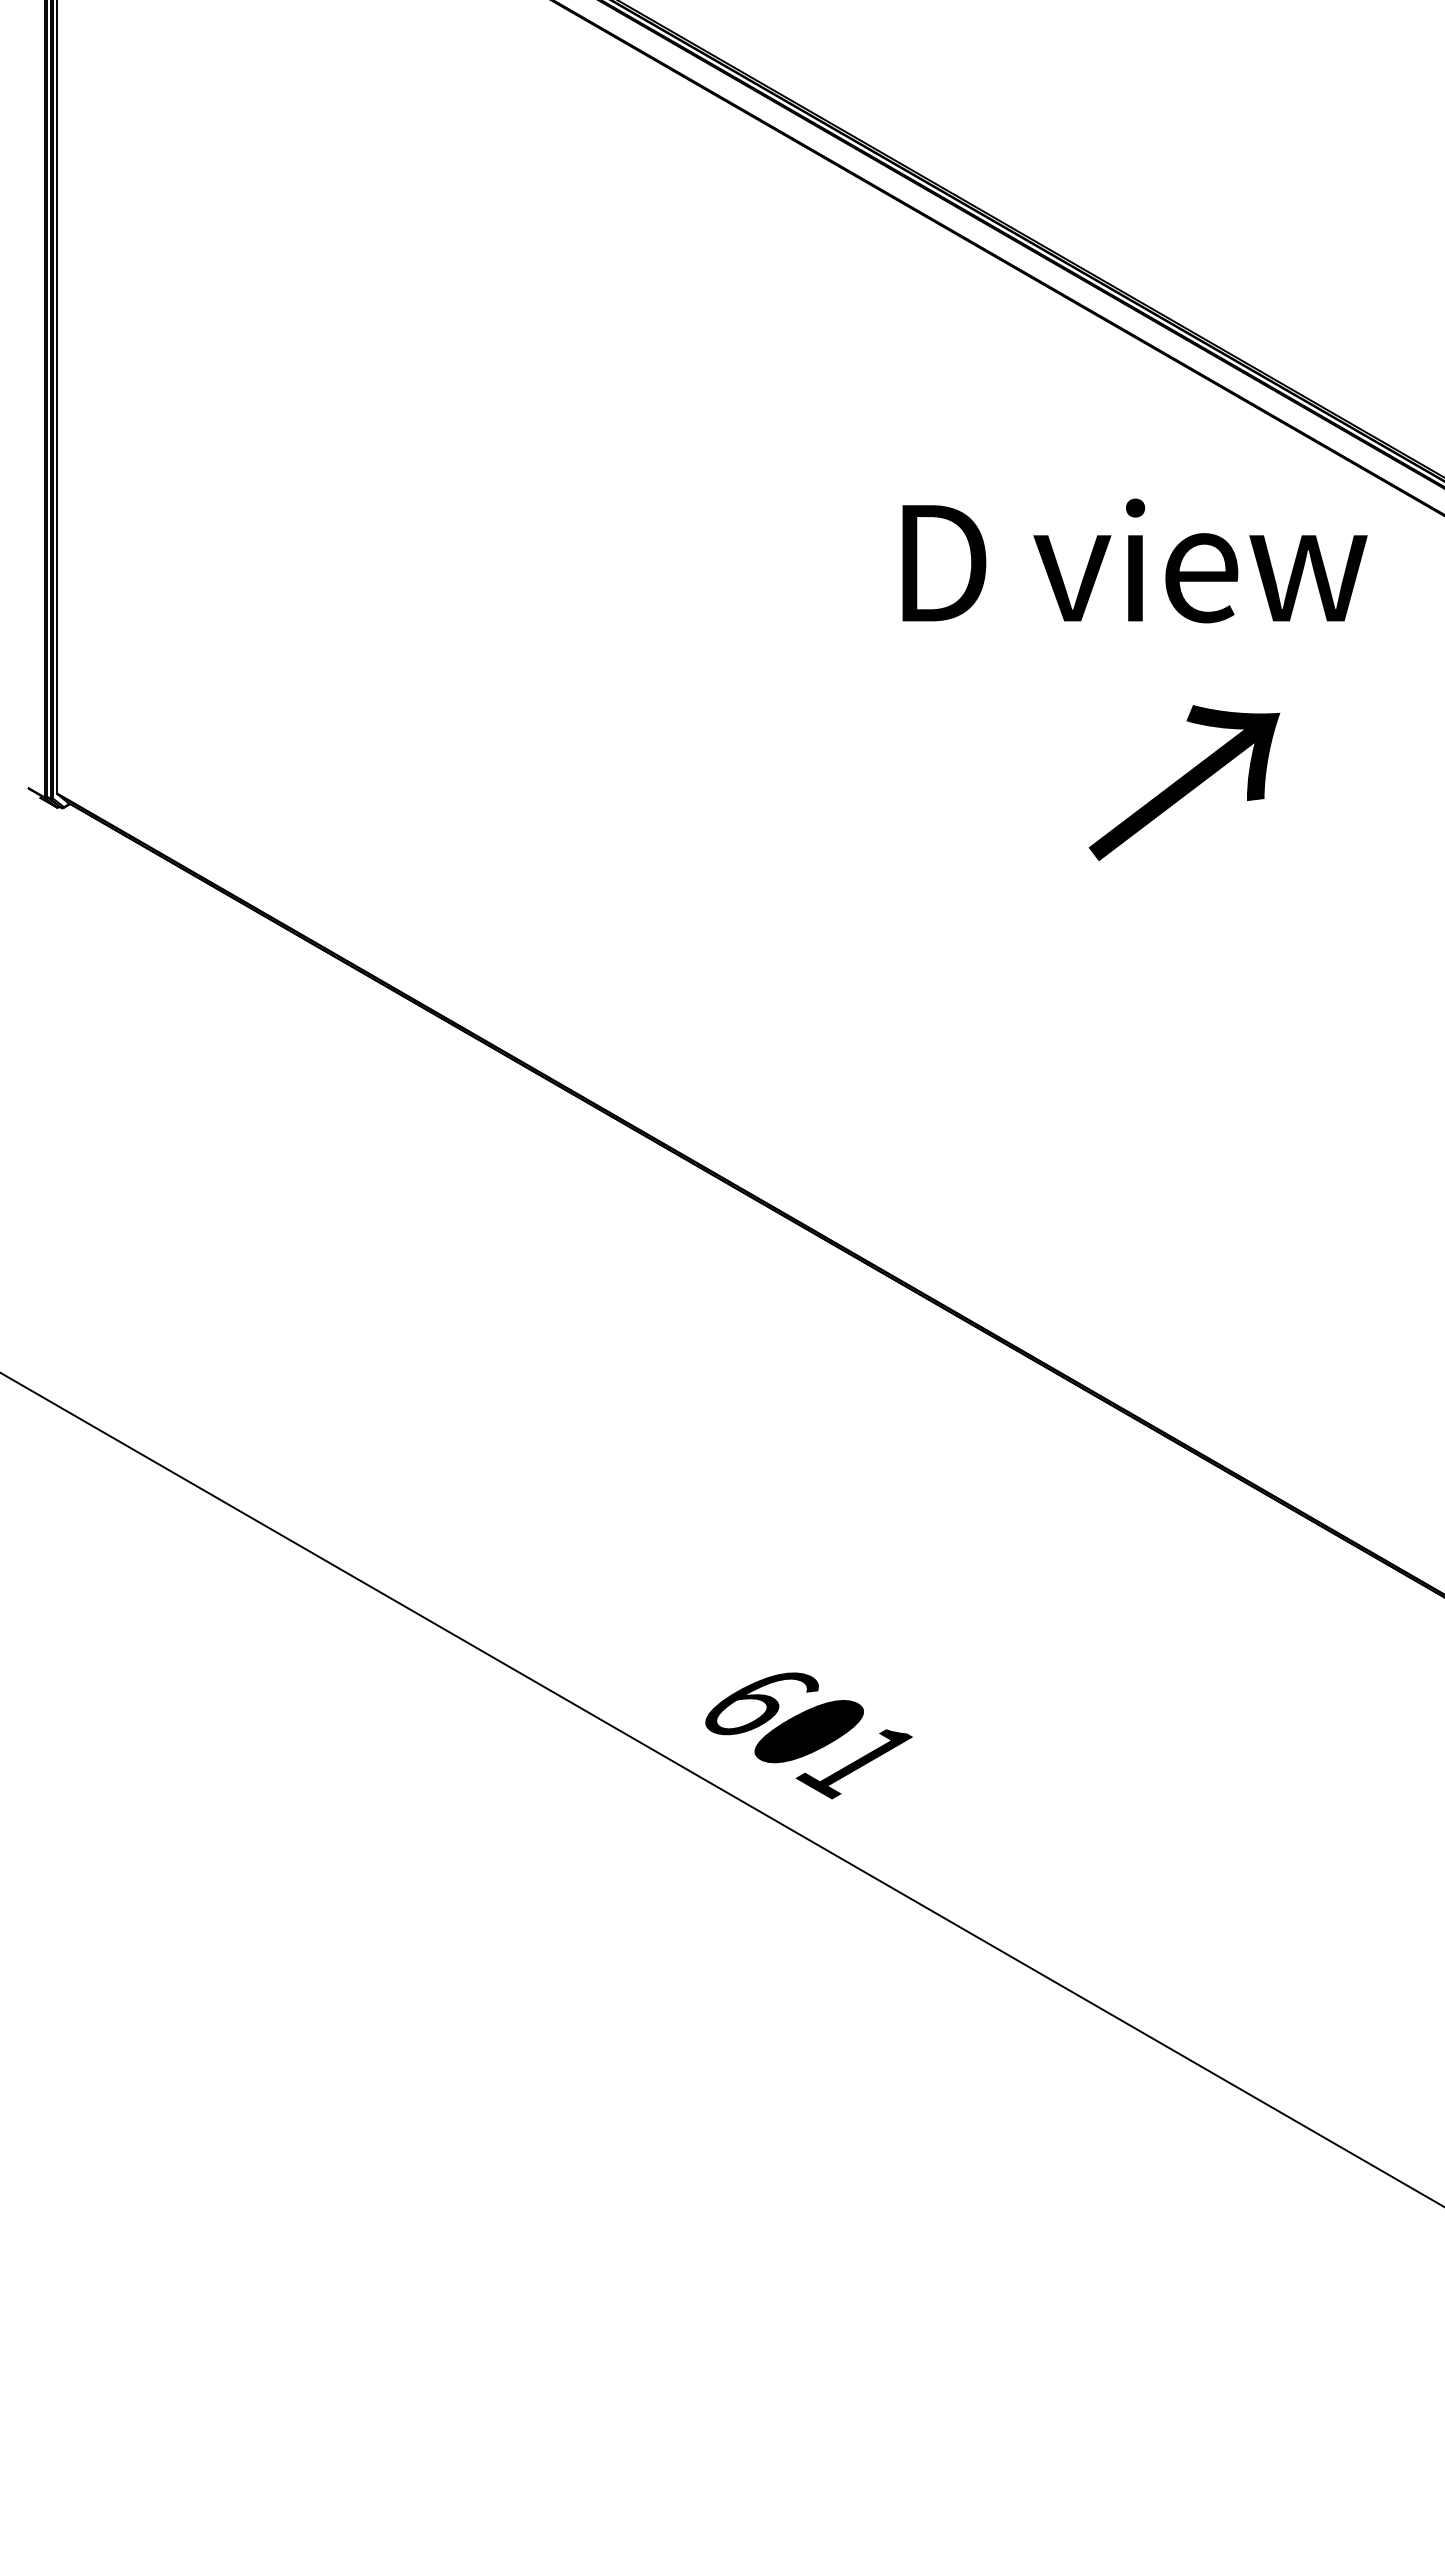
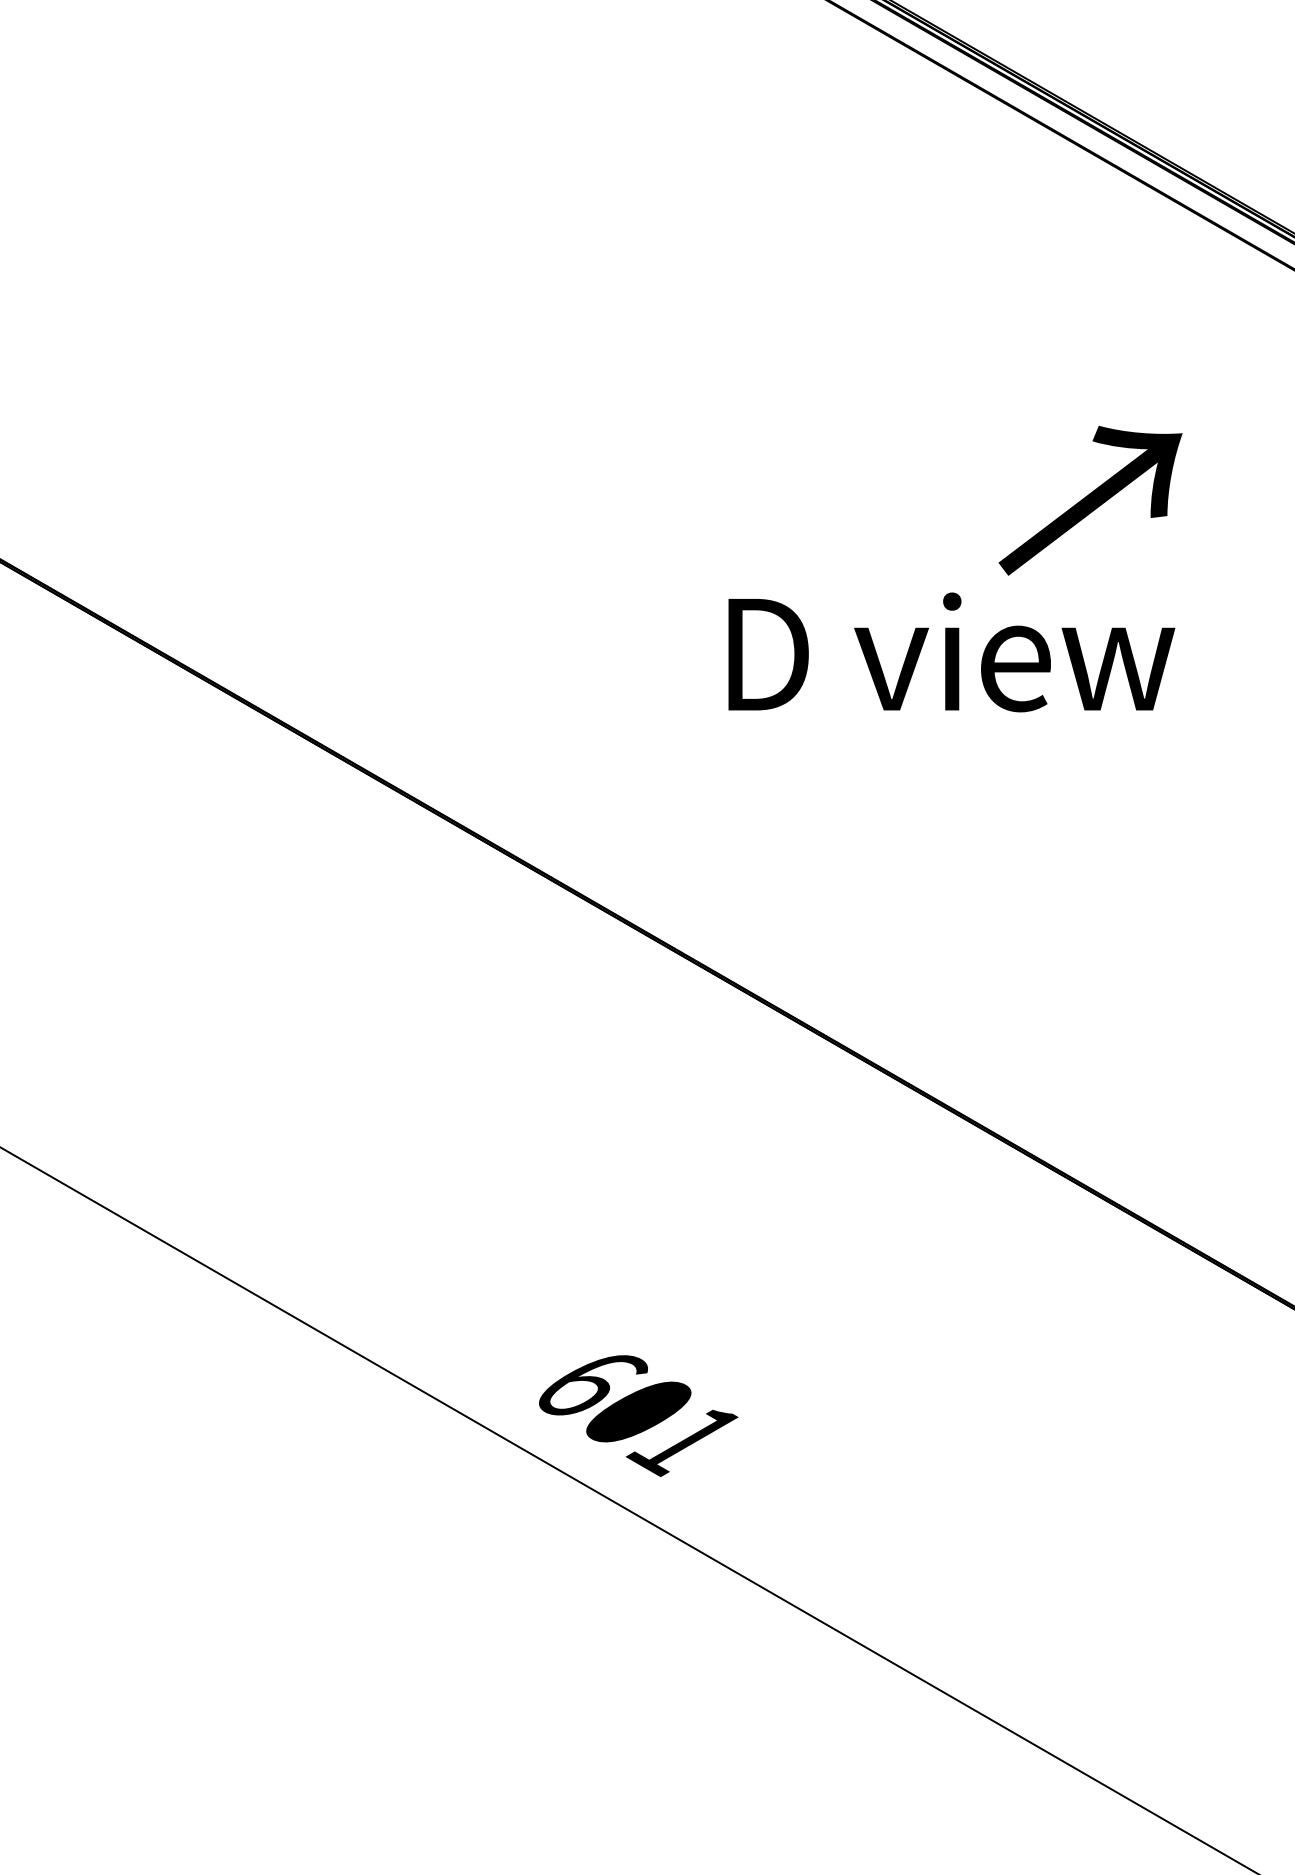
text: (1134, 560) -> (951, 651), moved
text: (1184, 782) -> (1090, 500), moved

